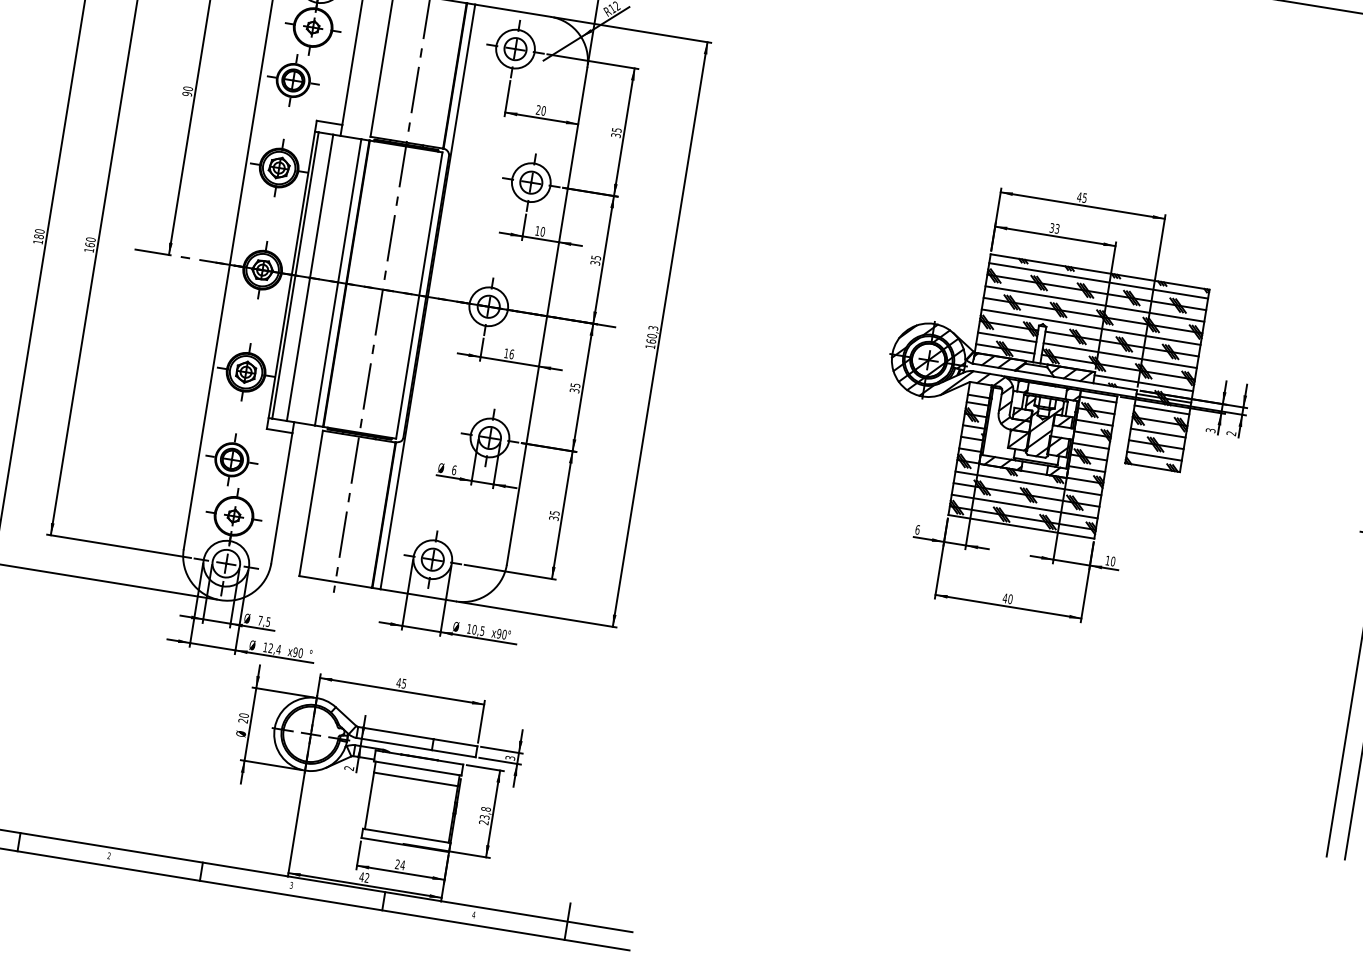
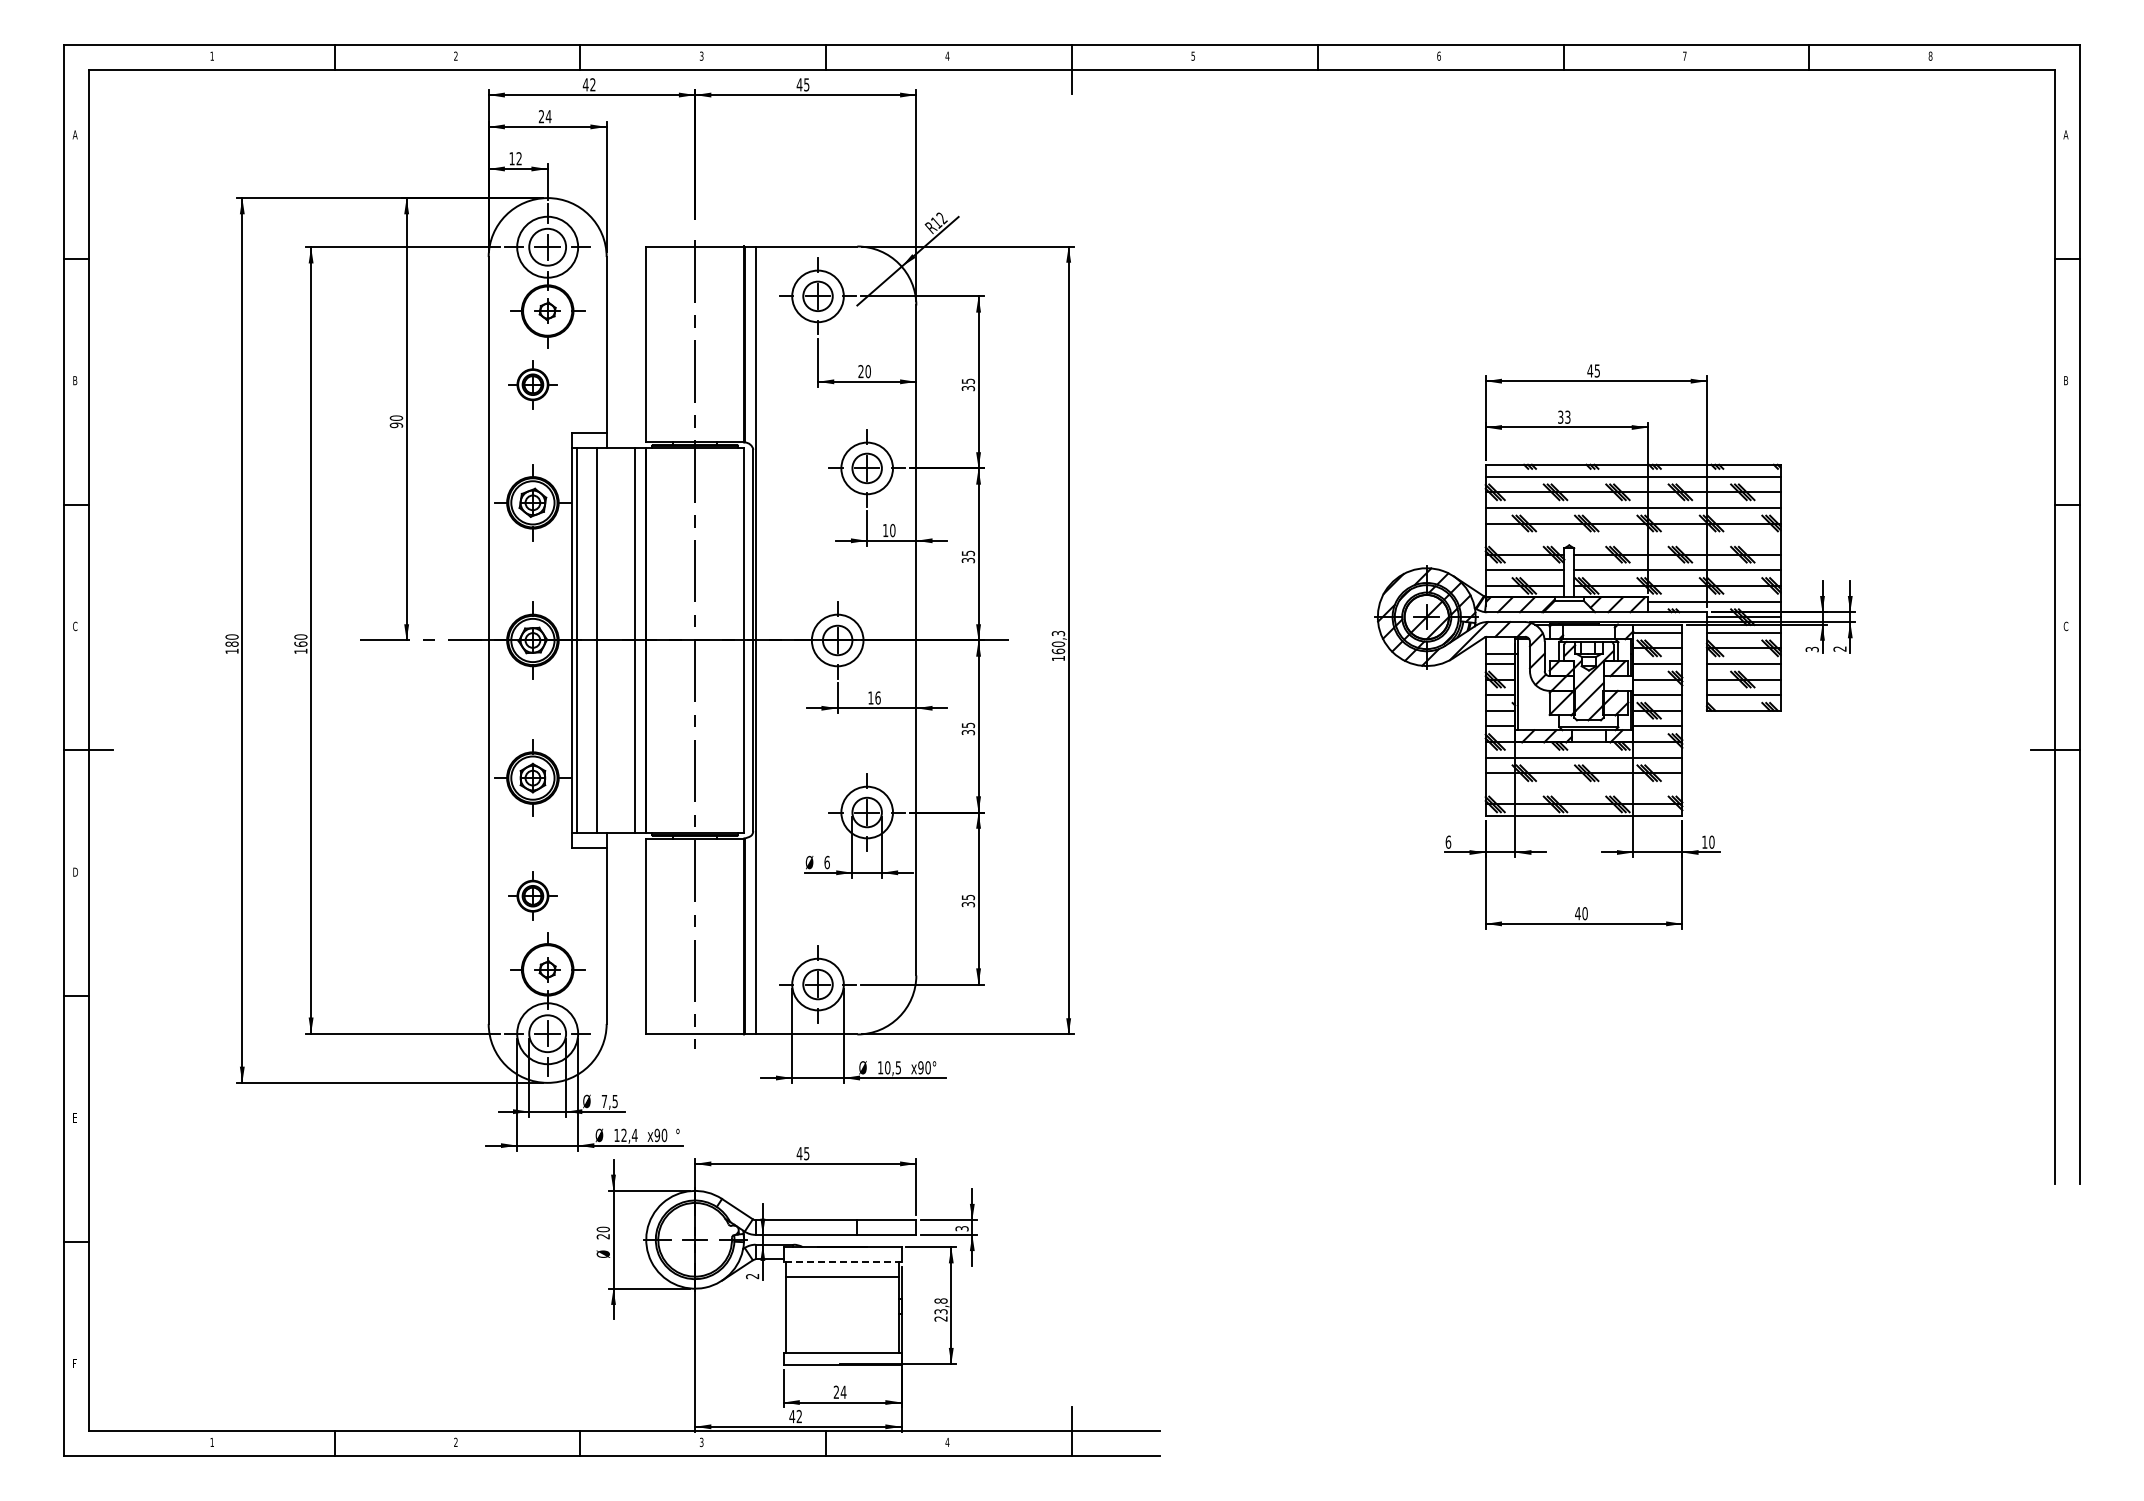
part: (293, 80) -> (532, 384), size x0.7
line: (1090, 327) -> (1632, 539), removed
part: (231, 460) -> (532, 896), size x0.7
line: (1024, 506) -> (1583, 788), removed
line: (417, 768) -> (842, 1261), solid -> dashed

